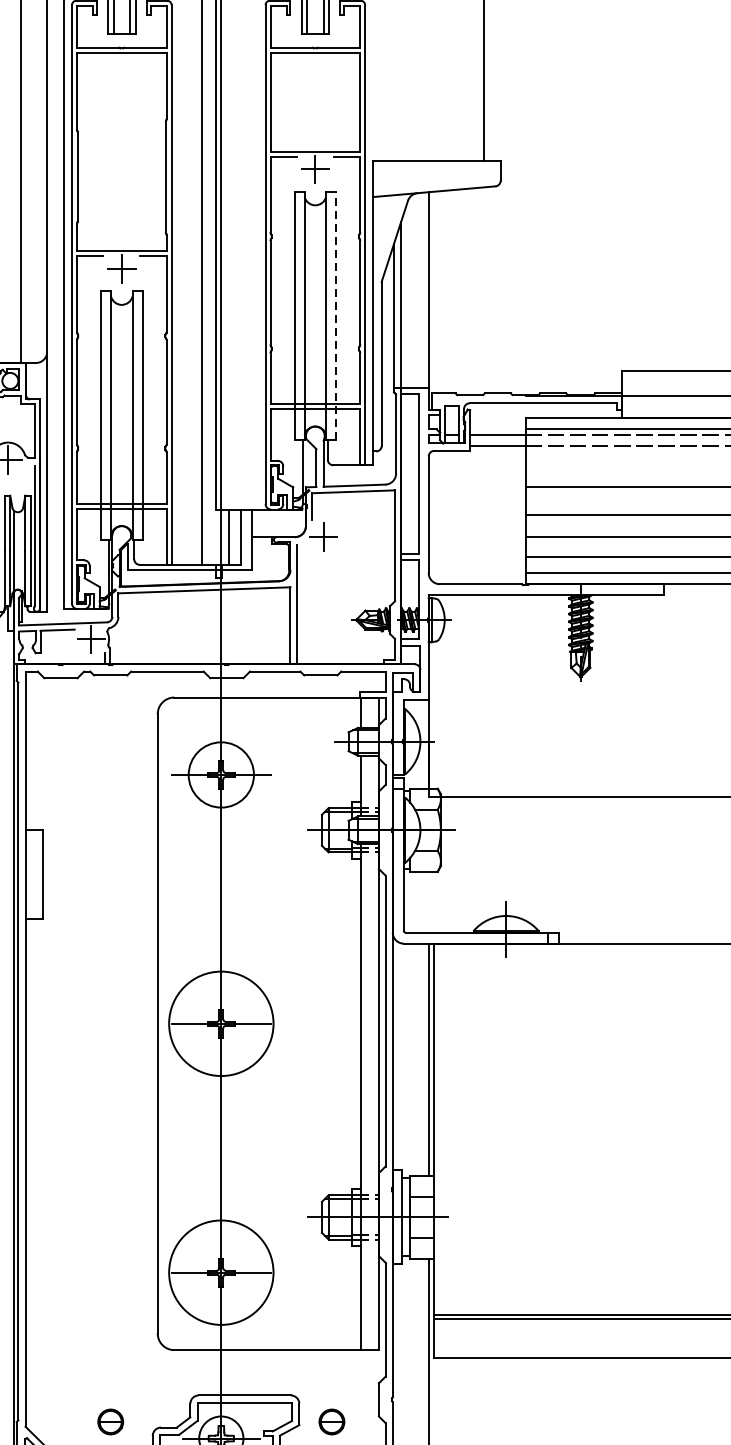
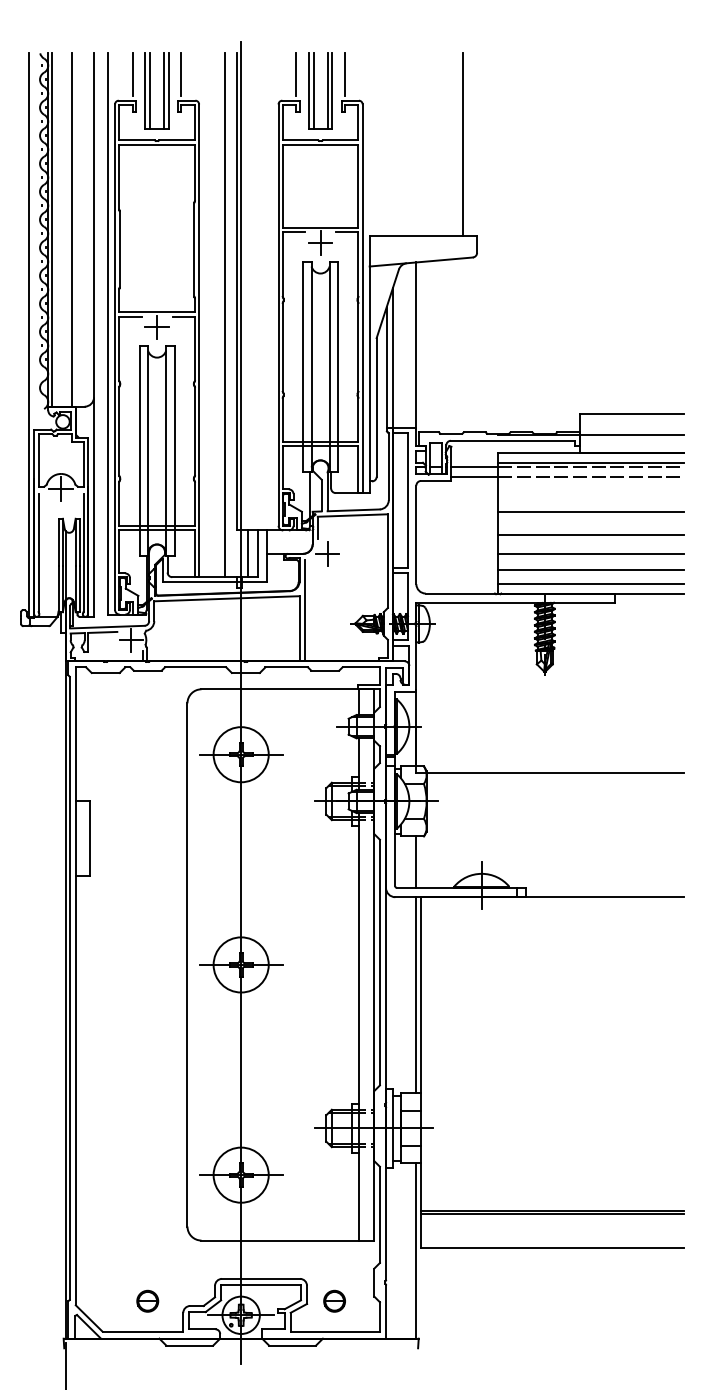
line: (336, 315) -> (338, 366), dashed -> solid
line: (428, 901) -> (416, 861), added
circle: (220, 1023) -> (240, 964), size x0.62
circle: (220, 1271) -> (240, 1174), size x0.62

